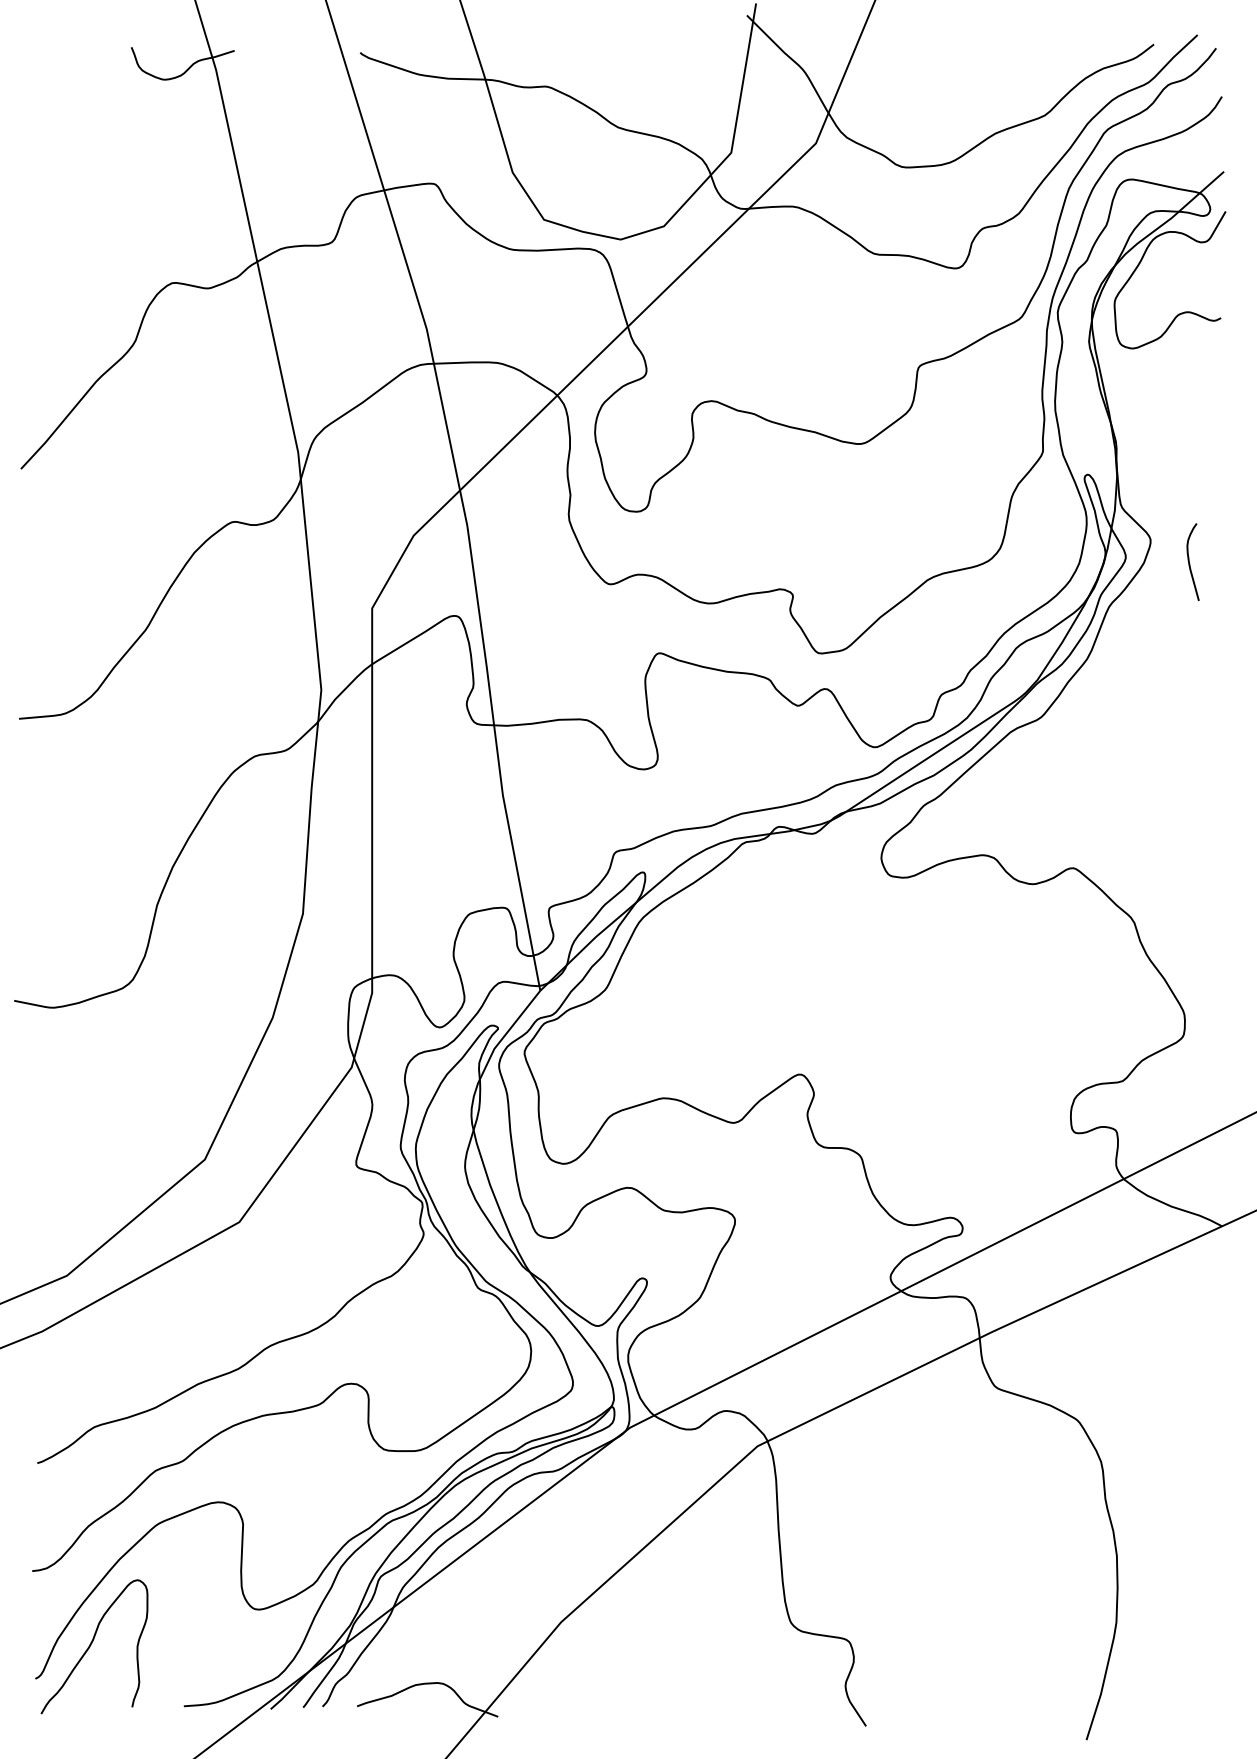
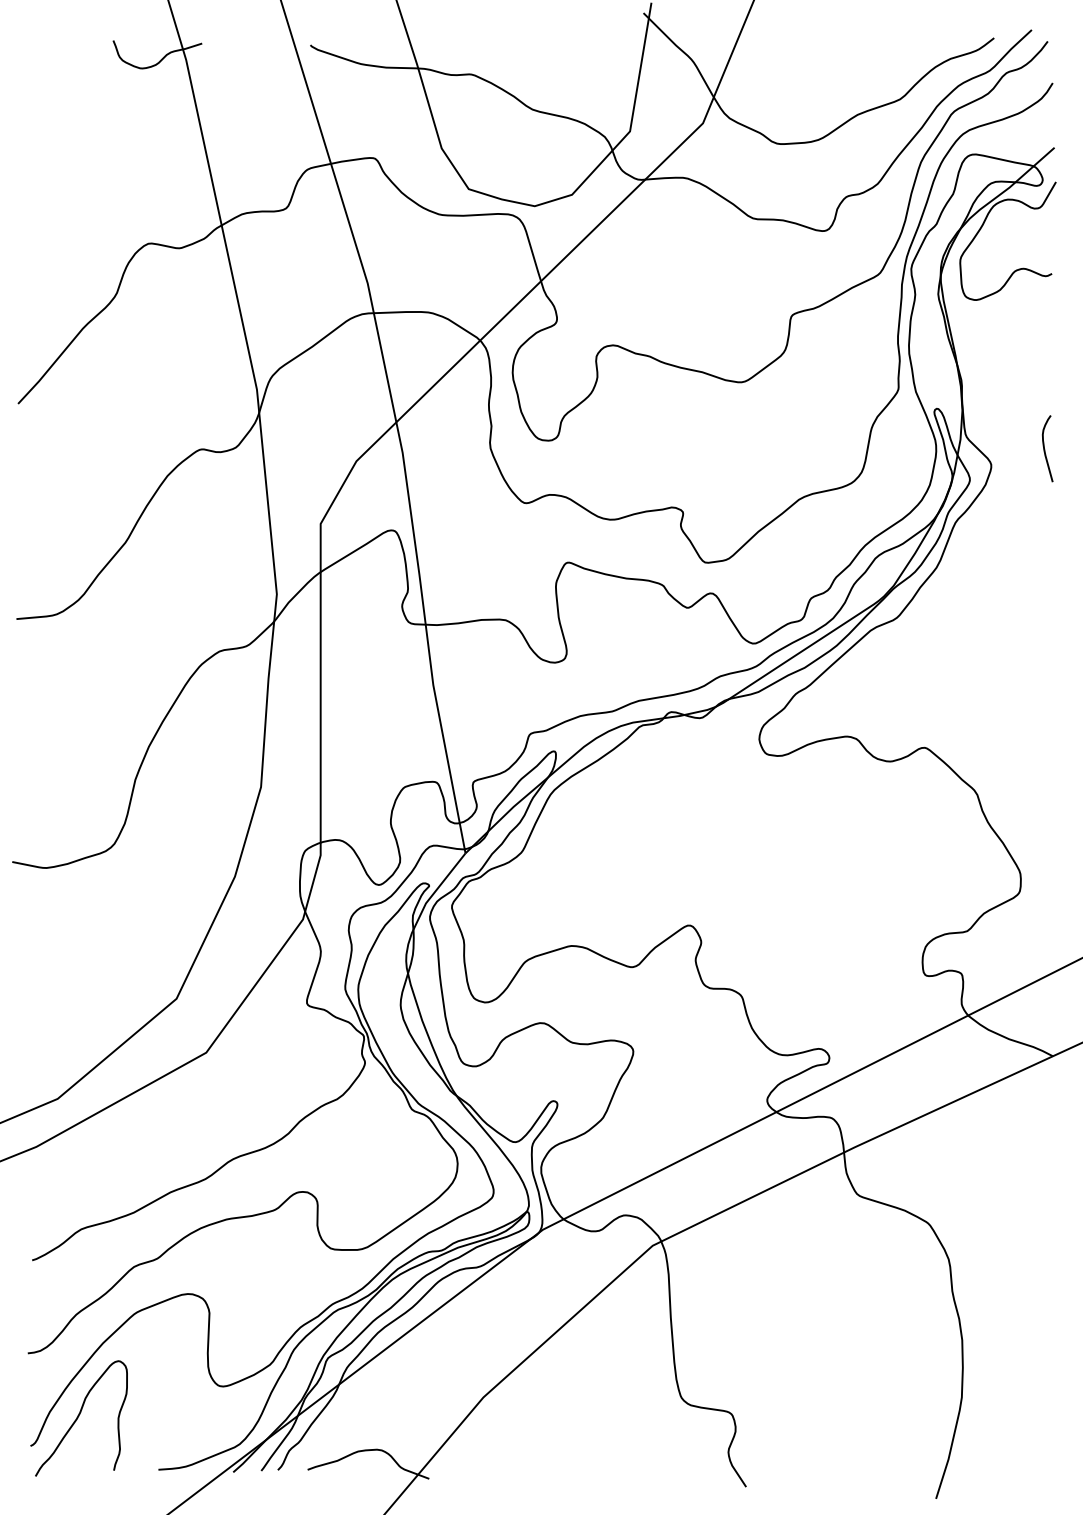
curve: (1190, 563) -> (1045, 449), moved

